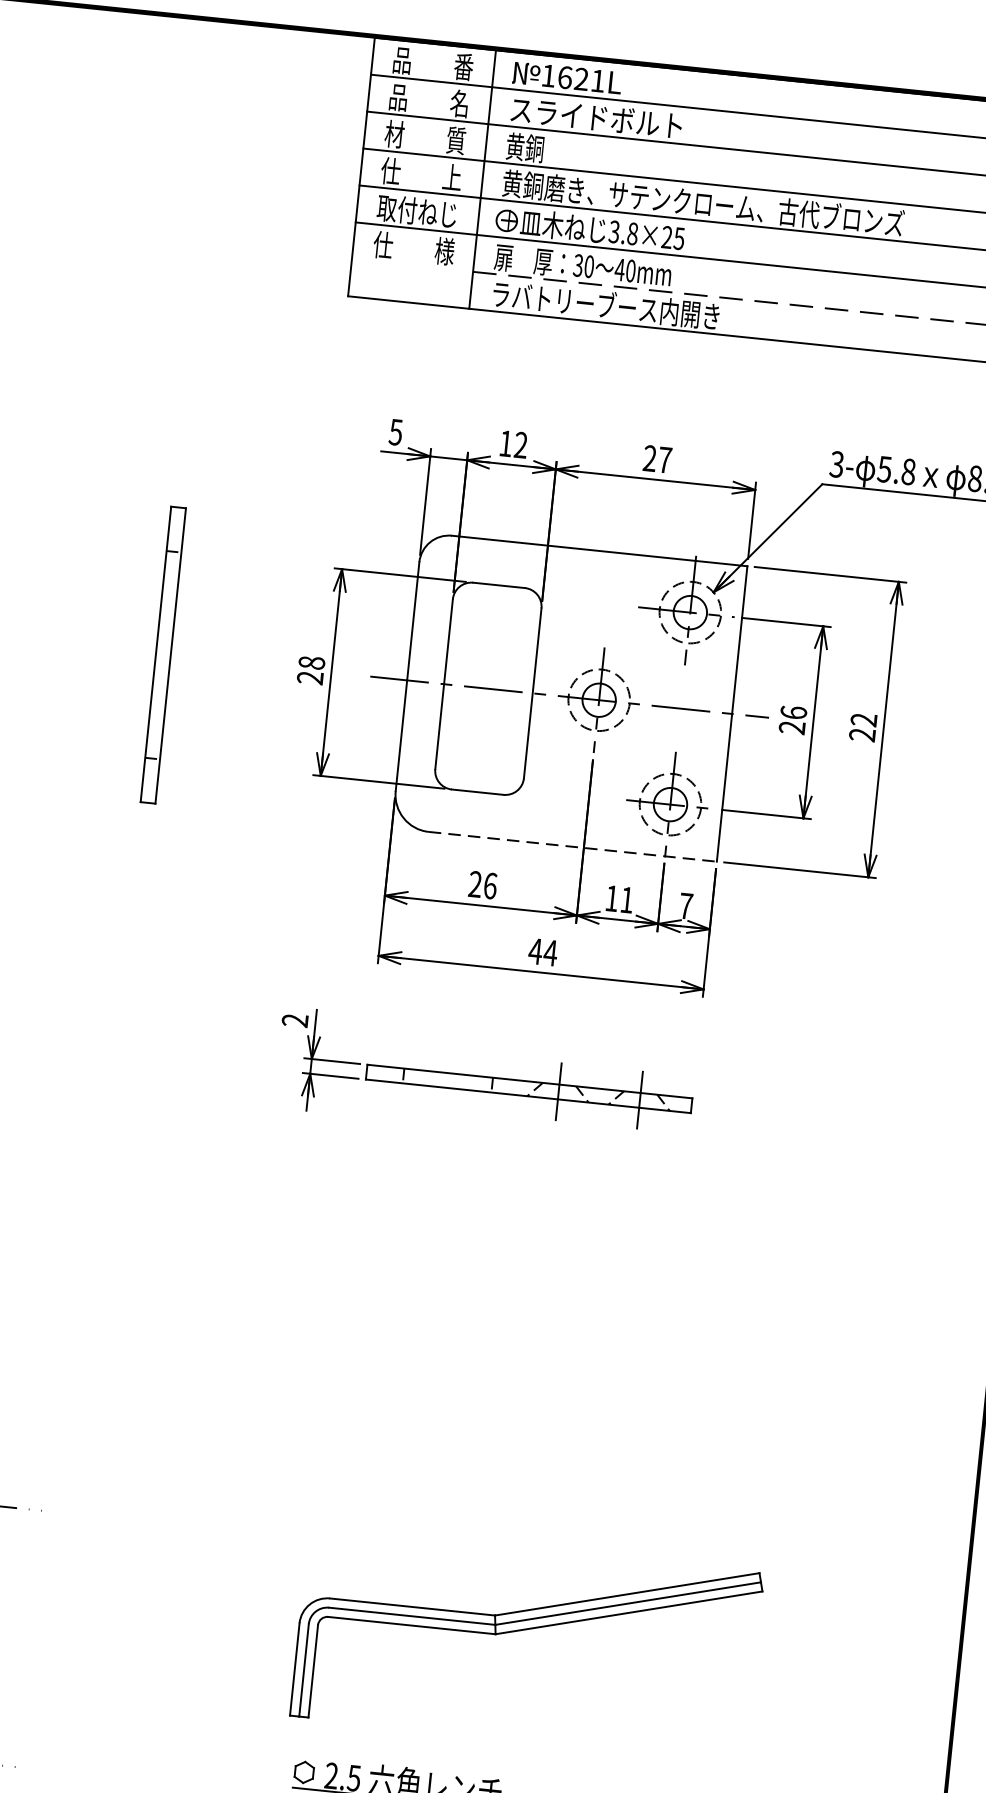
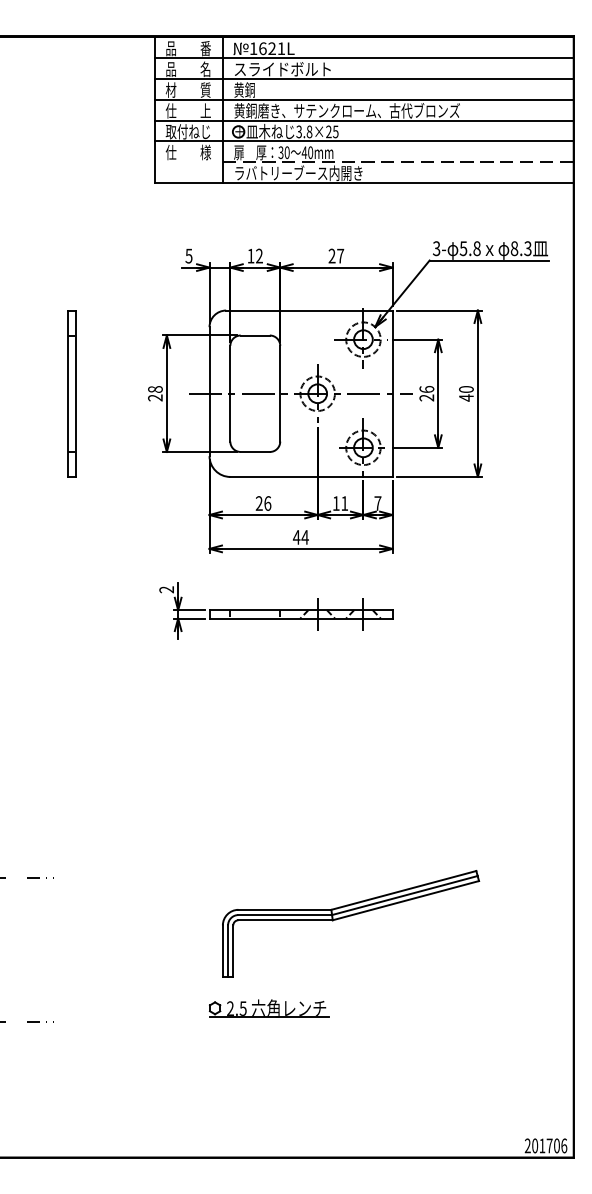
text: (863, 727) -> (466, 393), 22 -> 40
line: (573, 846) -> (311, 476), dashed -> solid
part: (529, 1631) -> (351, 916), moved

